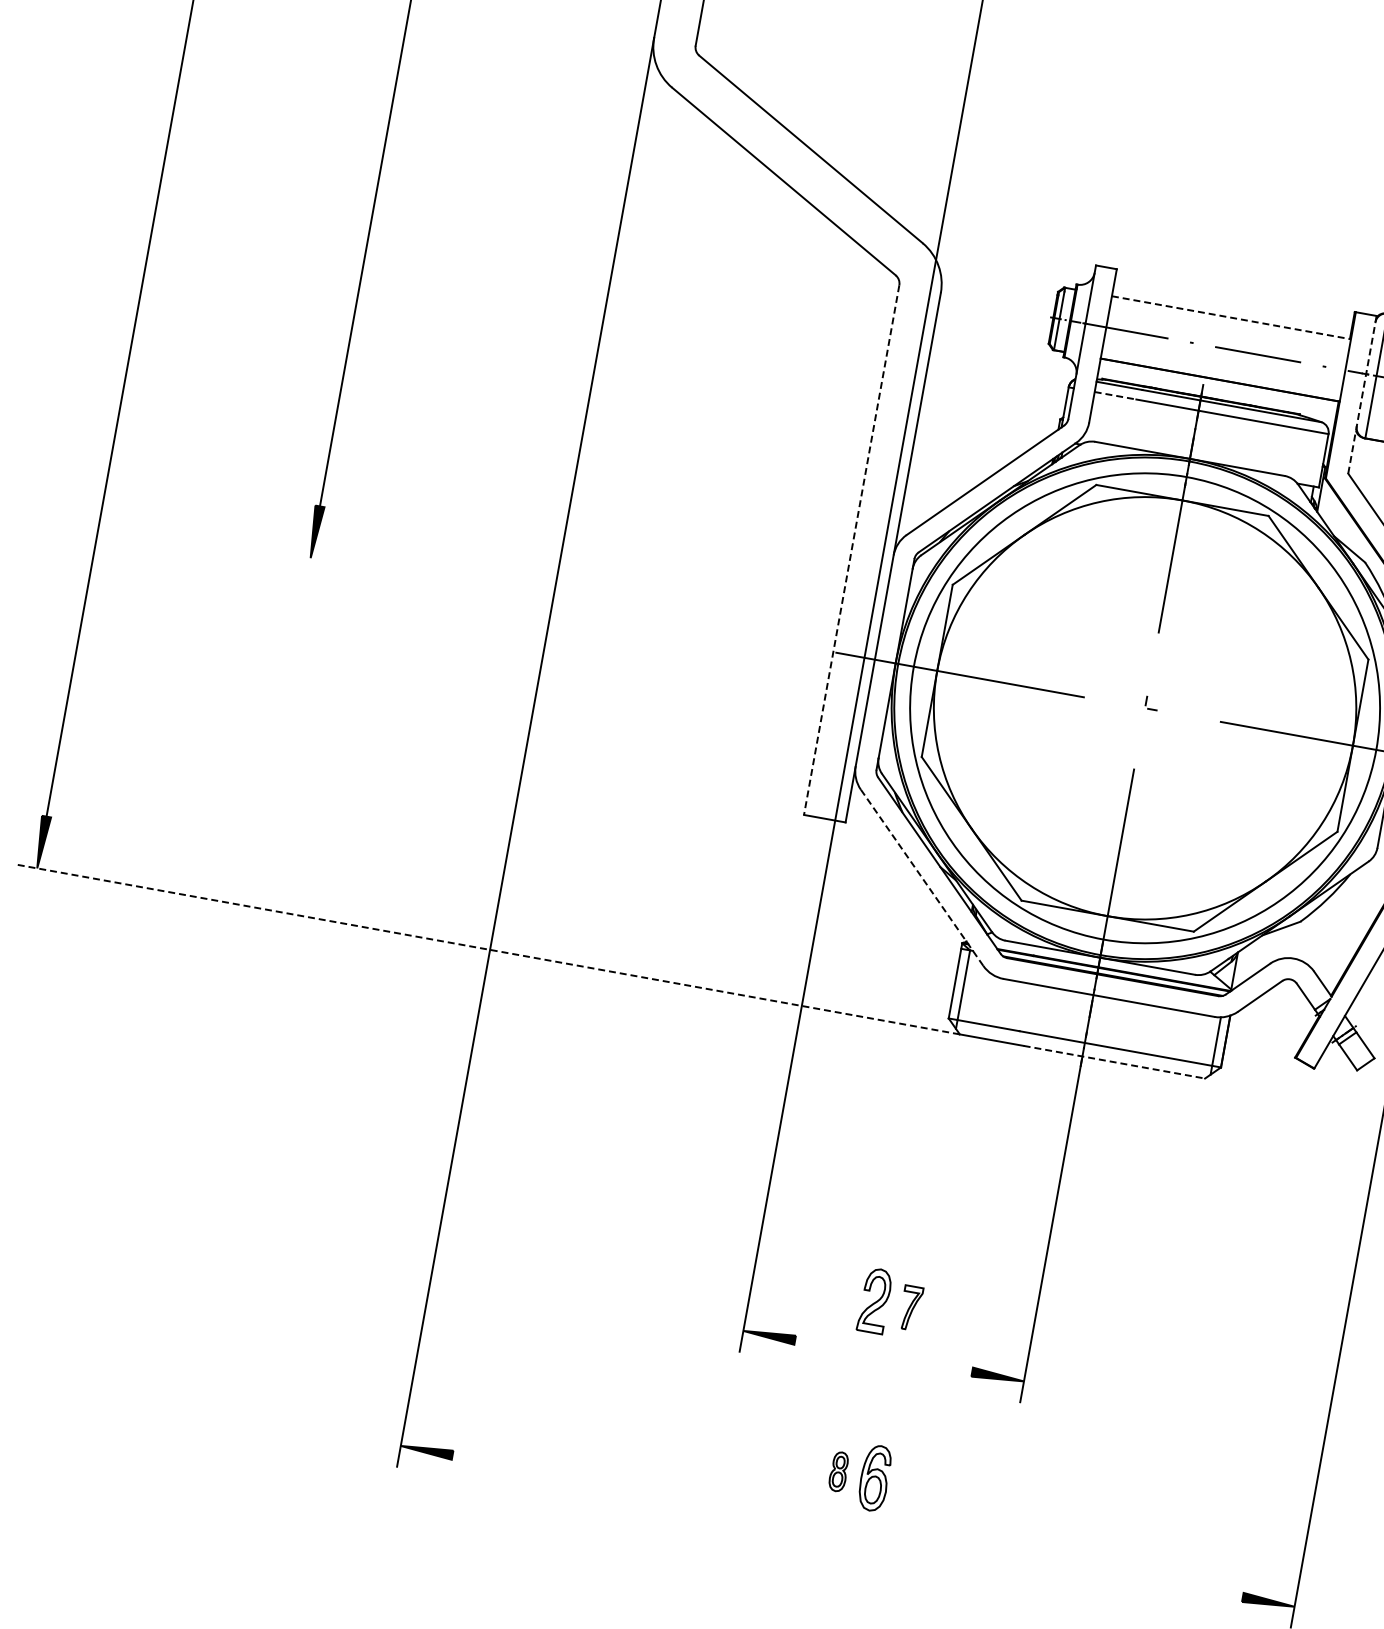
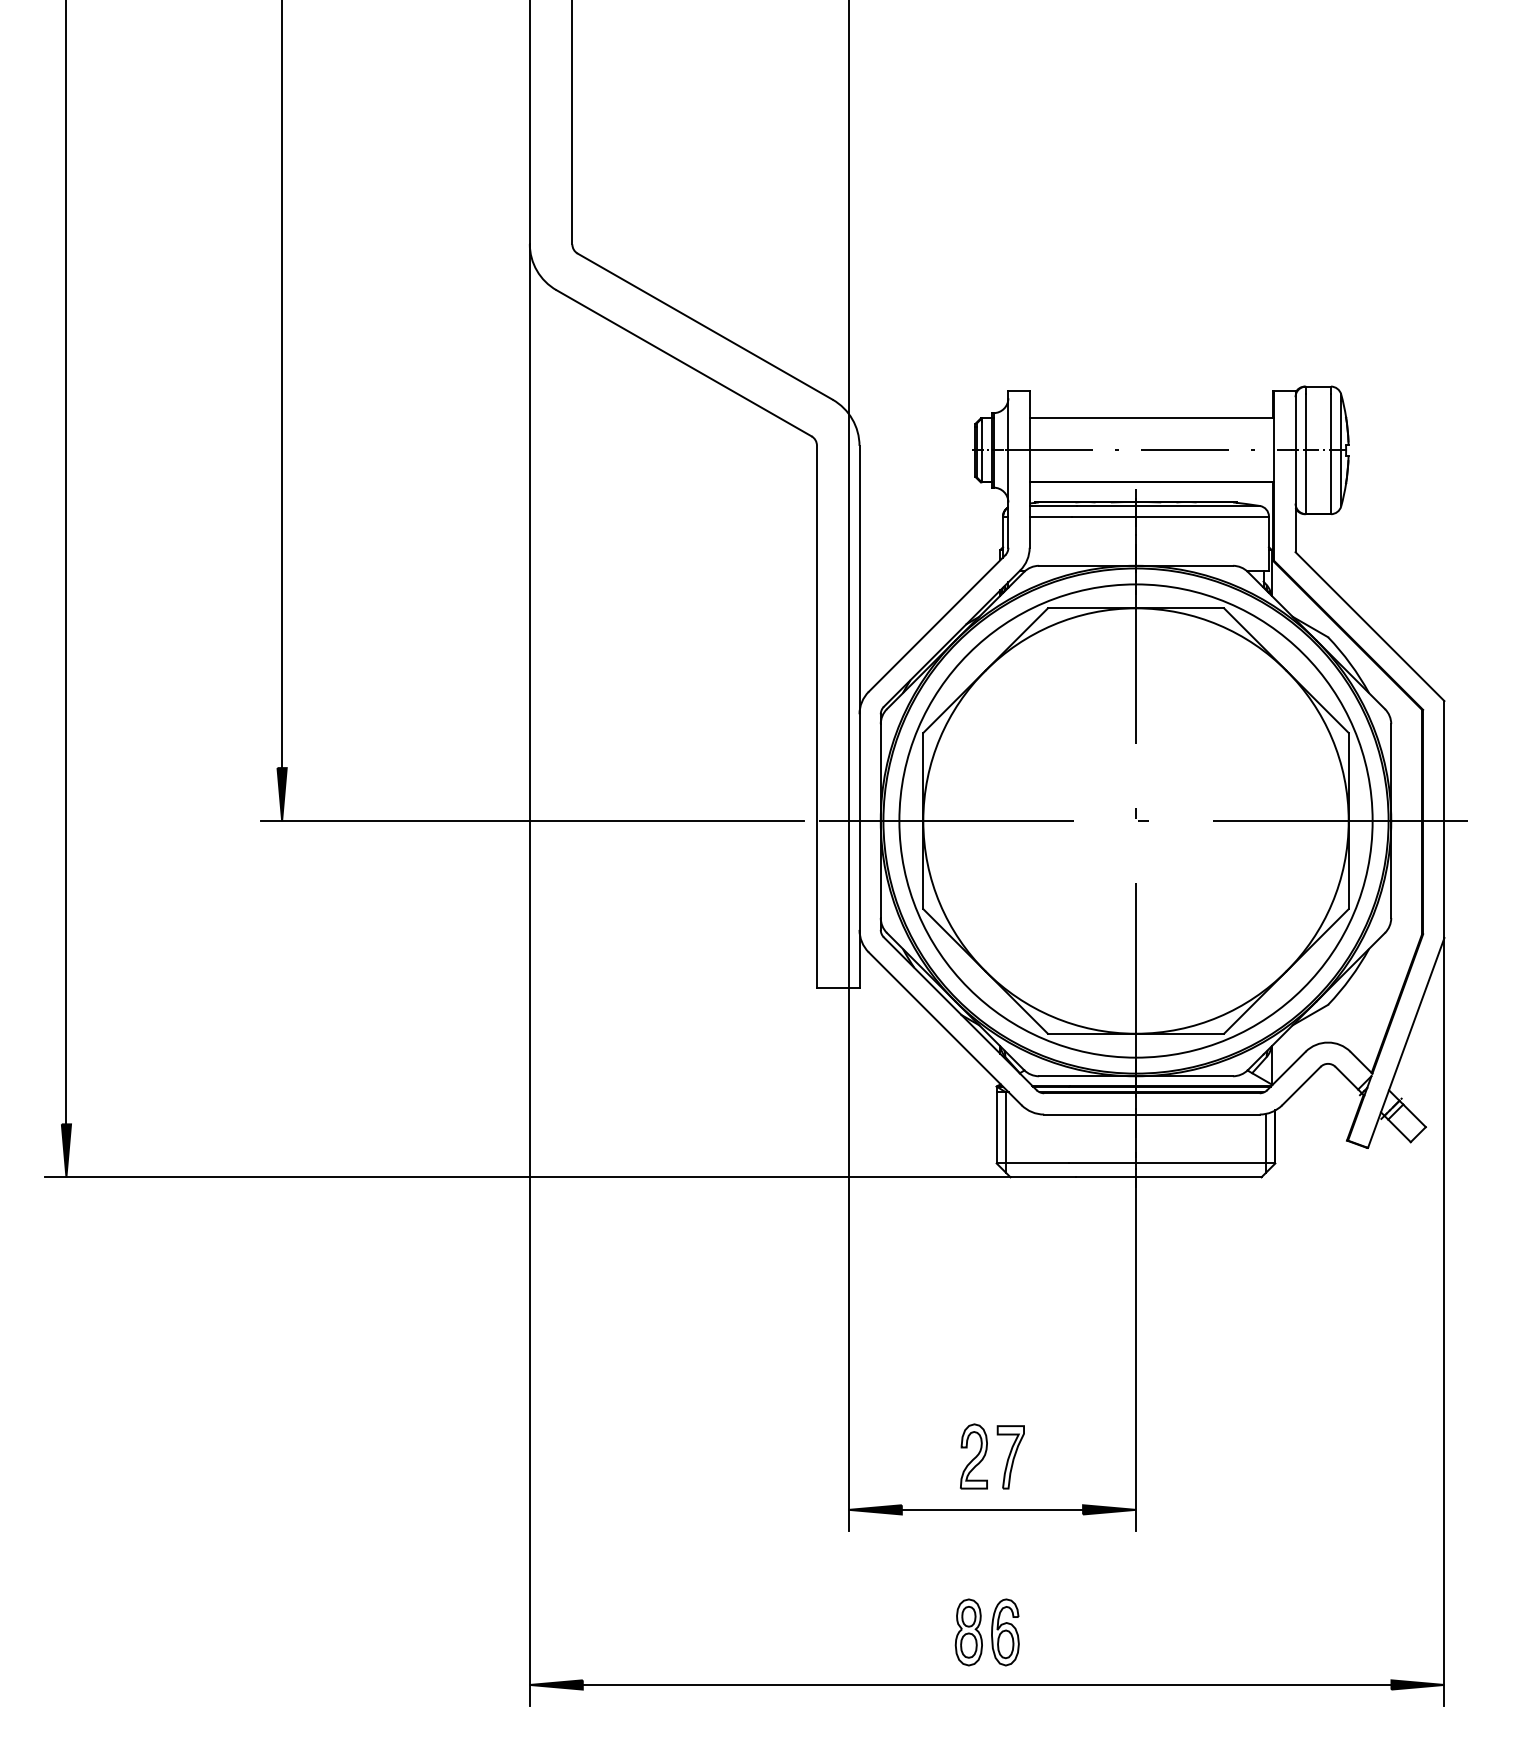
line: (1231, 317) -> (1152, 418), dashed -> solid
line: (1362, 394) -> (1295, 471), dashed -> solid
line: (1116, 395) -> (1051, 516), dashed -> solid
line: (851, 550) -> (816, 717), dashed -> solid
line: (555, 602) -> (532, 821), added
line: (922, 878) -> (945, 1029), dashed -> solid
line: (487, 949) -> (527, 1177), dashed -> solid
line: (1114, 1062) -> (1168, 1177), dashed -> solid
part: (910, 1308) -> (1010, 1457), size x1.43
line: (883, 1355) -> (992, 1509), added
part: (838, 1471) -> (968, 1632), size x1.67
line: (847, 1525) -> (986, 1684), added

